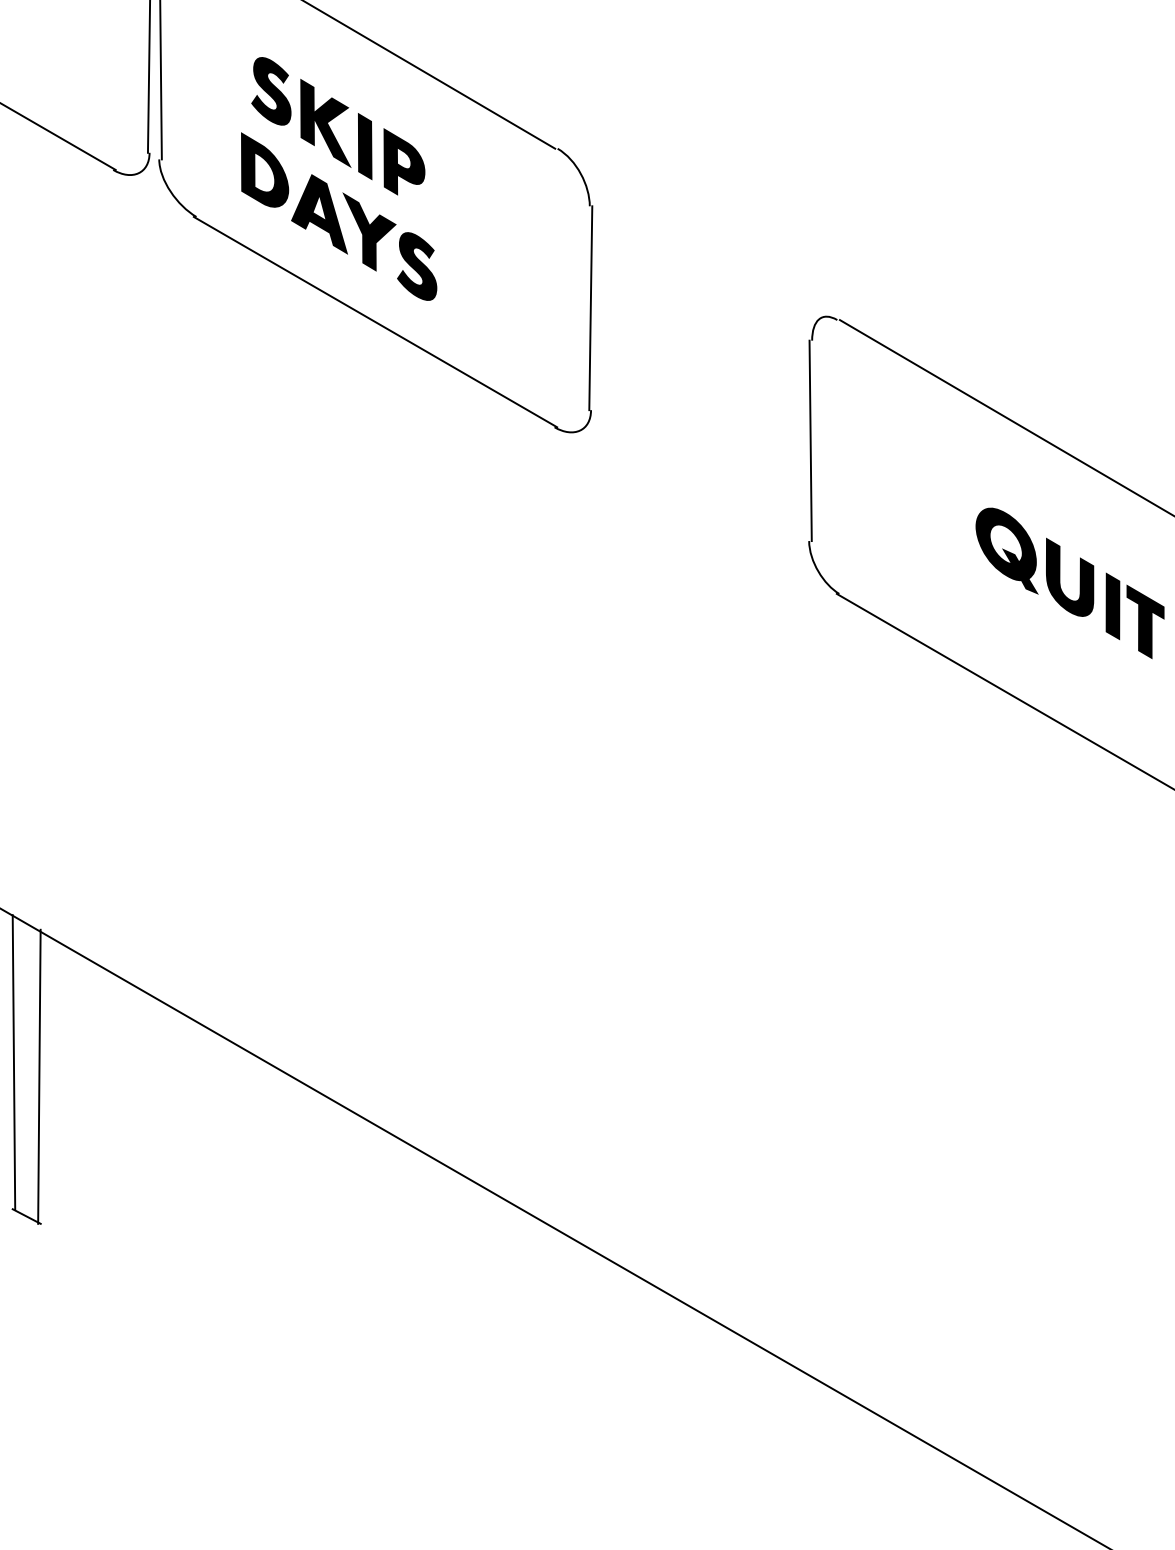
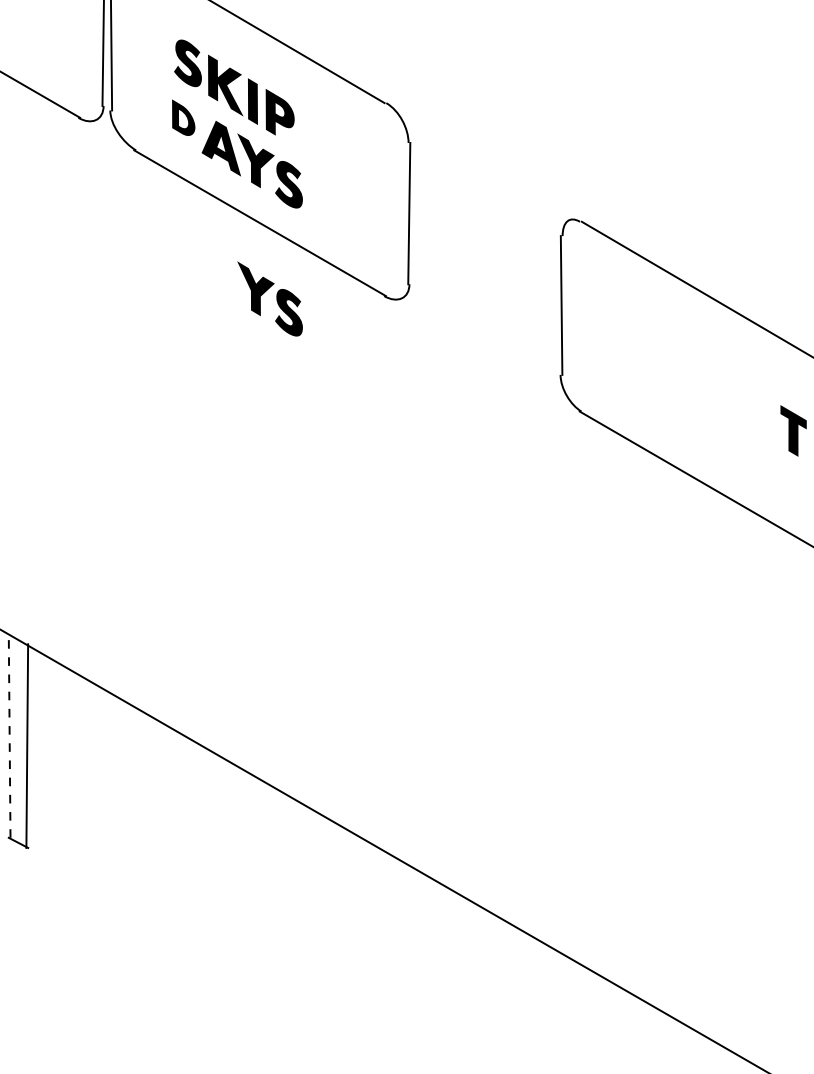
part: (264, 169) -> (183, 117), size x0.7
part: (399, 430) -> (276, 298), added
part: (1034, 562) -> (716, 389), removed
fill: (1113, 605) -> (771, 419), removed
line: (13, 1061) -> (9, 735), solid -> dashed

